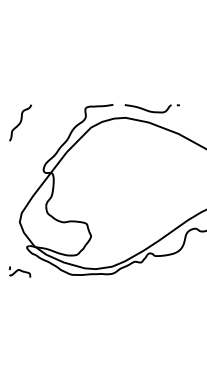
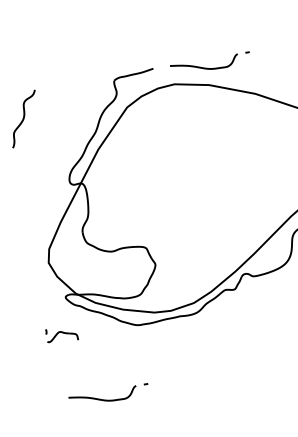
part: (43, 318) -> (107, 395), added

